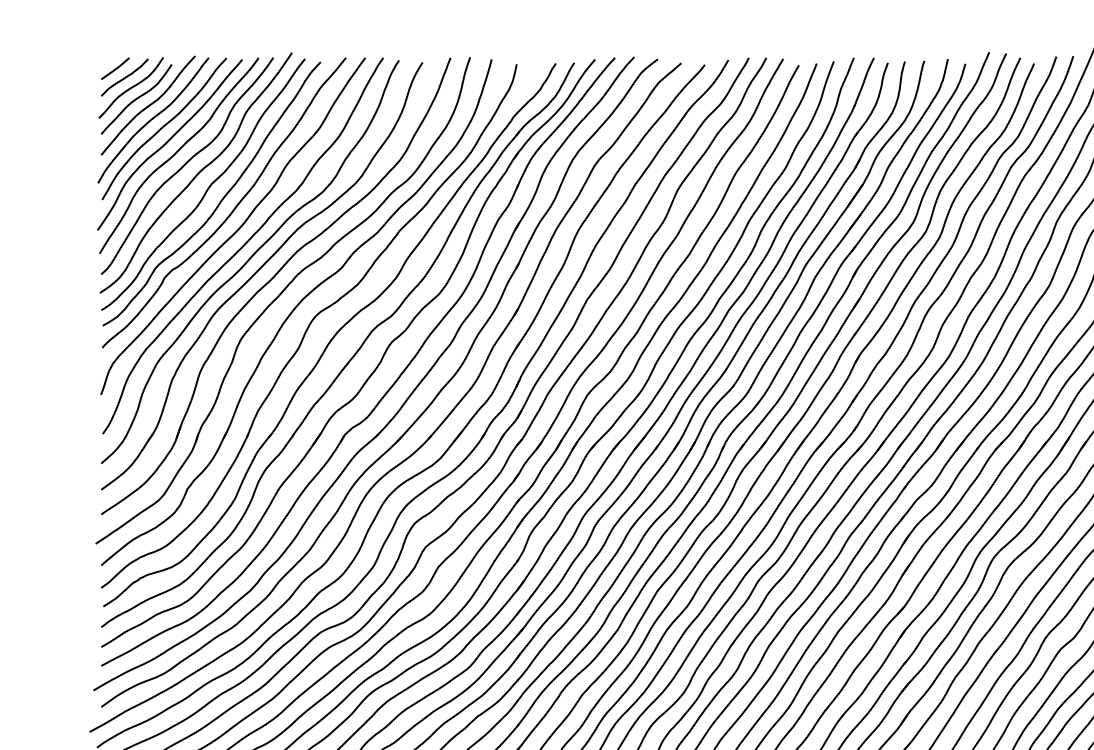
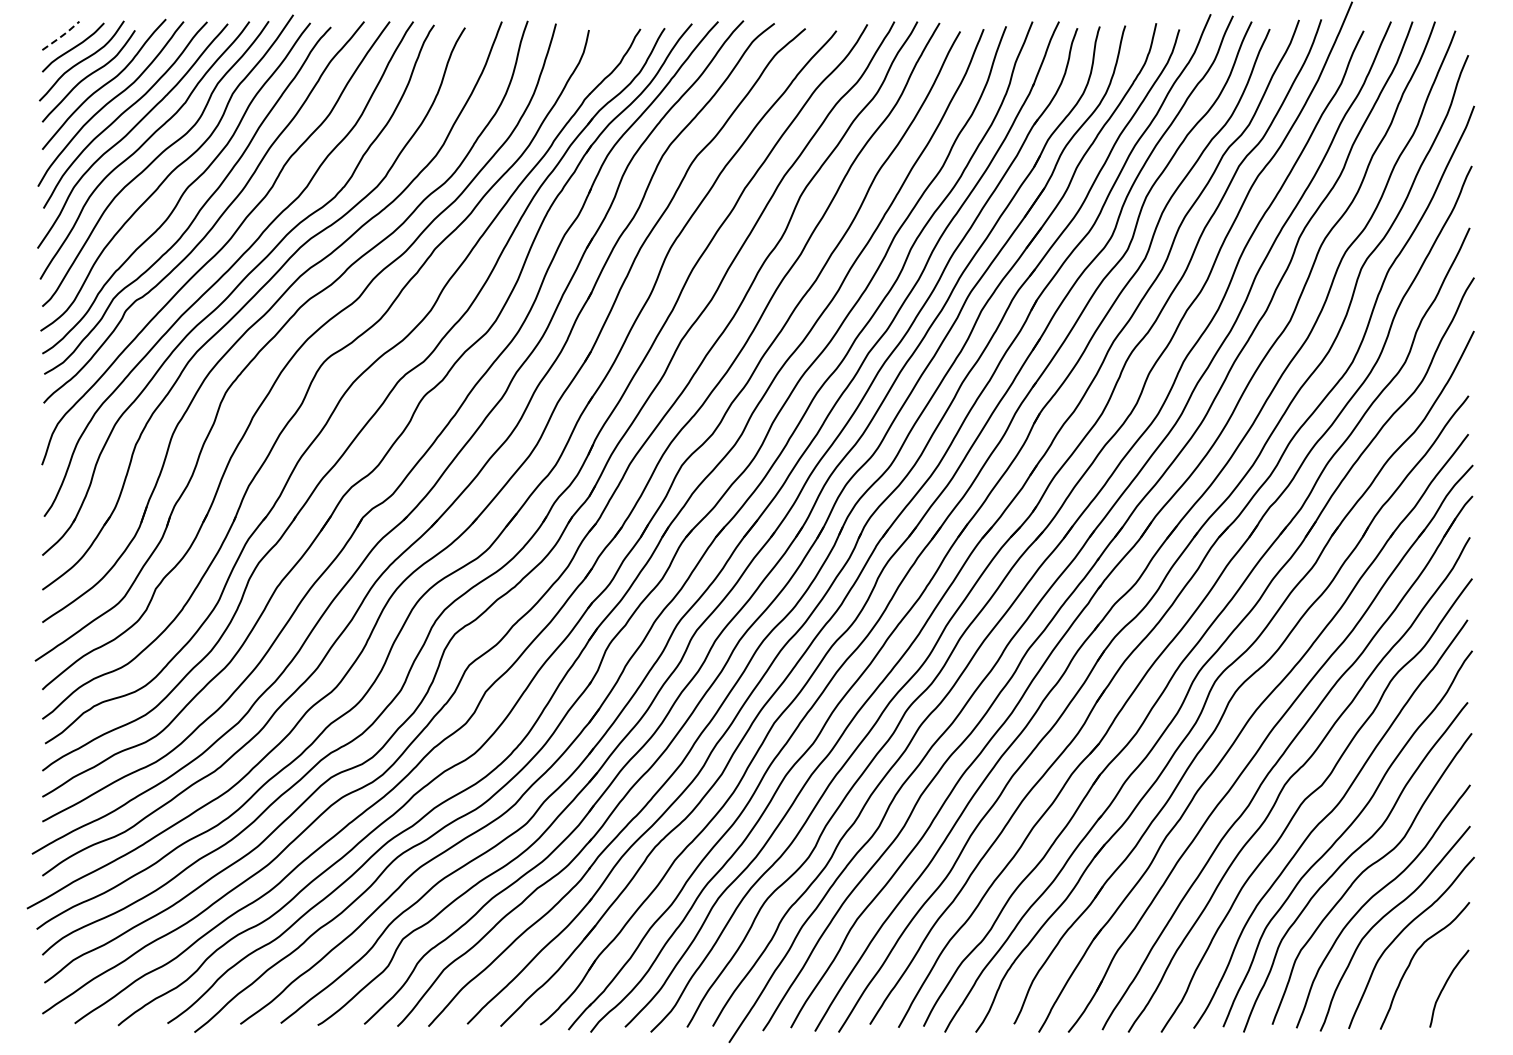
line: (115, 69) -> (61, 36), solid -> dashed

